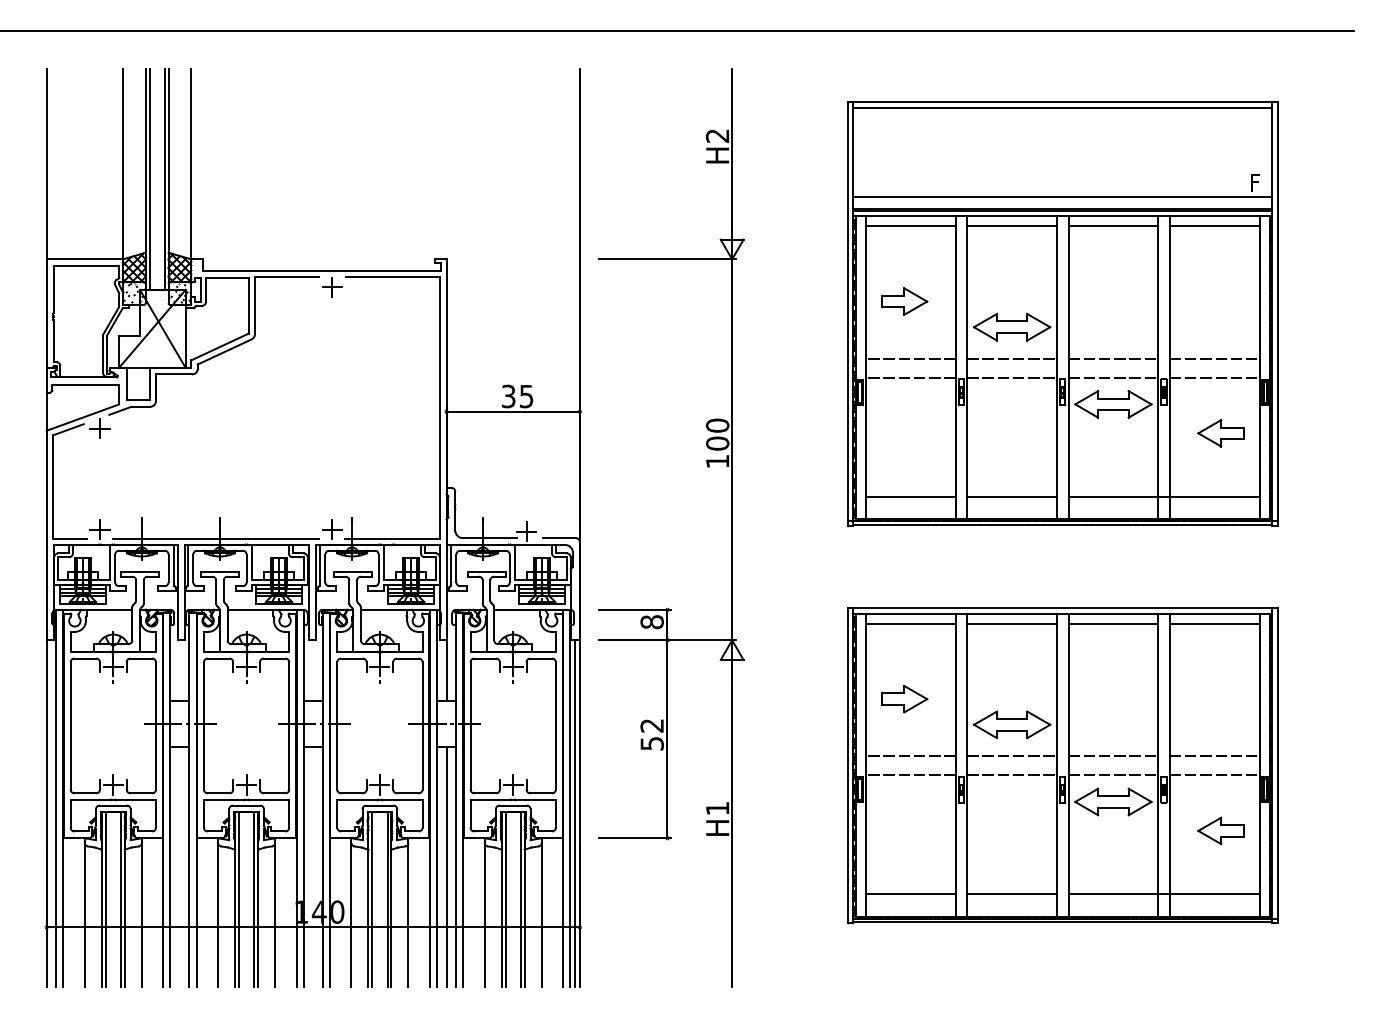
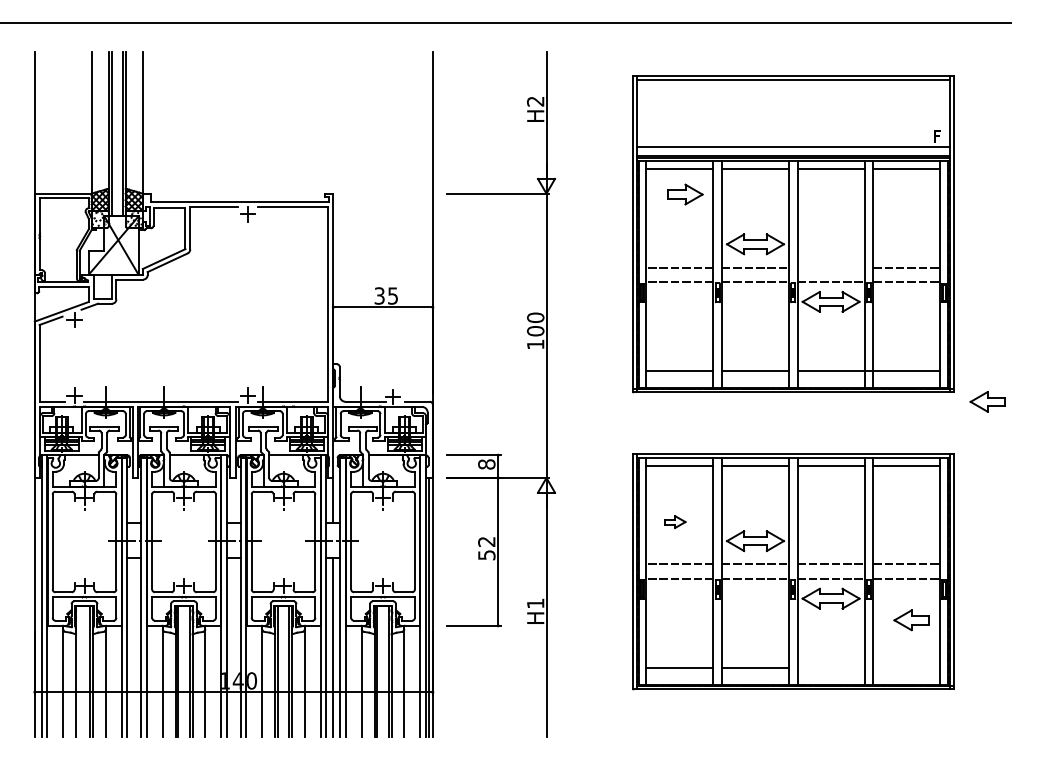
part: (904, 301) -> (685, 194), moved
line: (1113, 358) -> (831, 267), removed
part: (1220, 433) -> (987, 402), moved
part: (904, 699) -> (675, 522), size x0.6
line: (1163, 894) -> (868, 667), removed
line: (105, 899) -> (78, 671), removed

